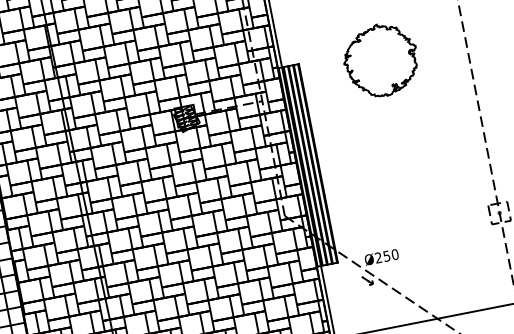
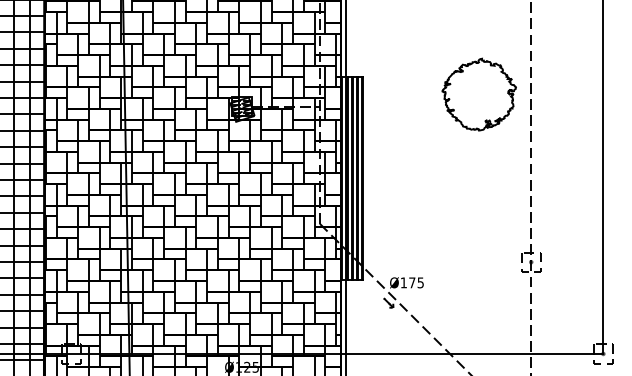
part: (380, 60) -> (478, 94), moved
text: (387, 255) -> (412, 282), Ø250 -> Ø175

